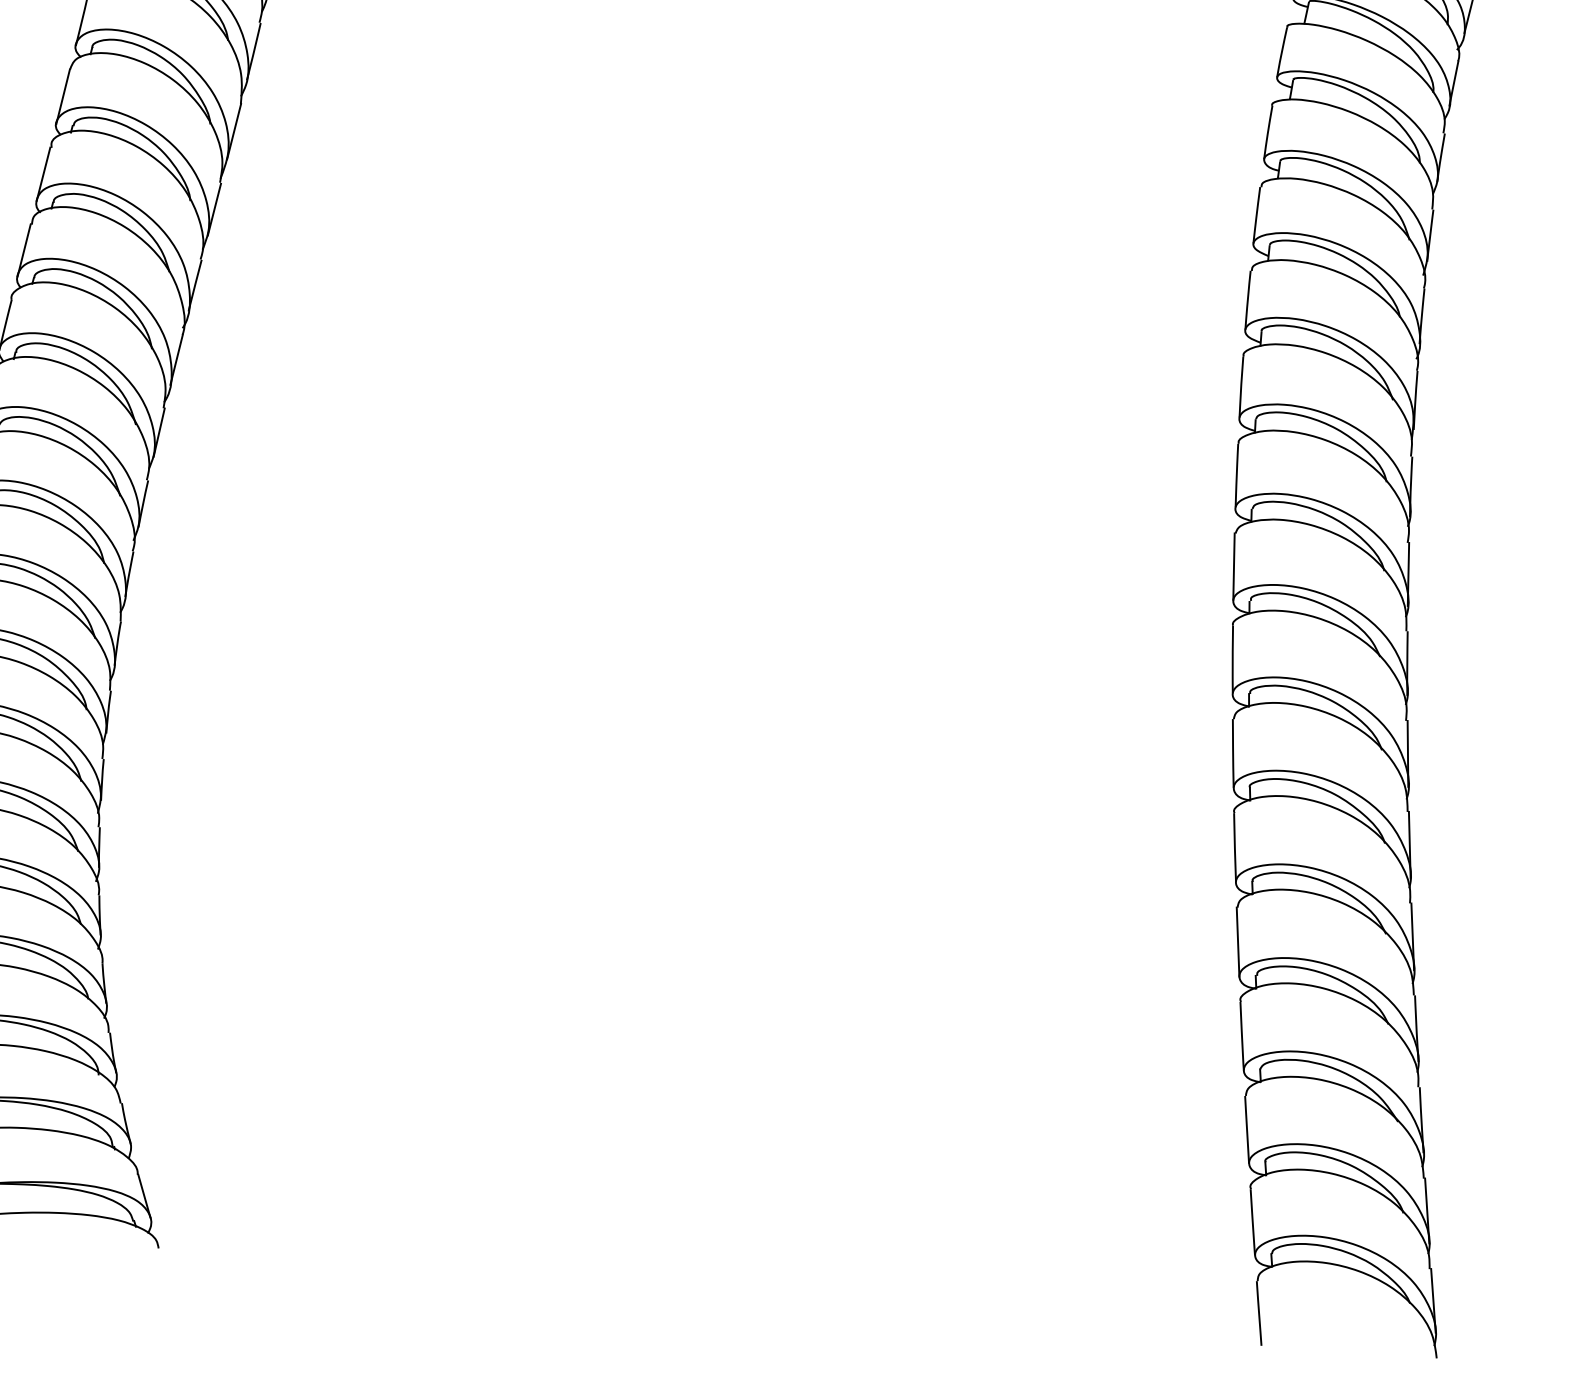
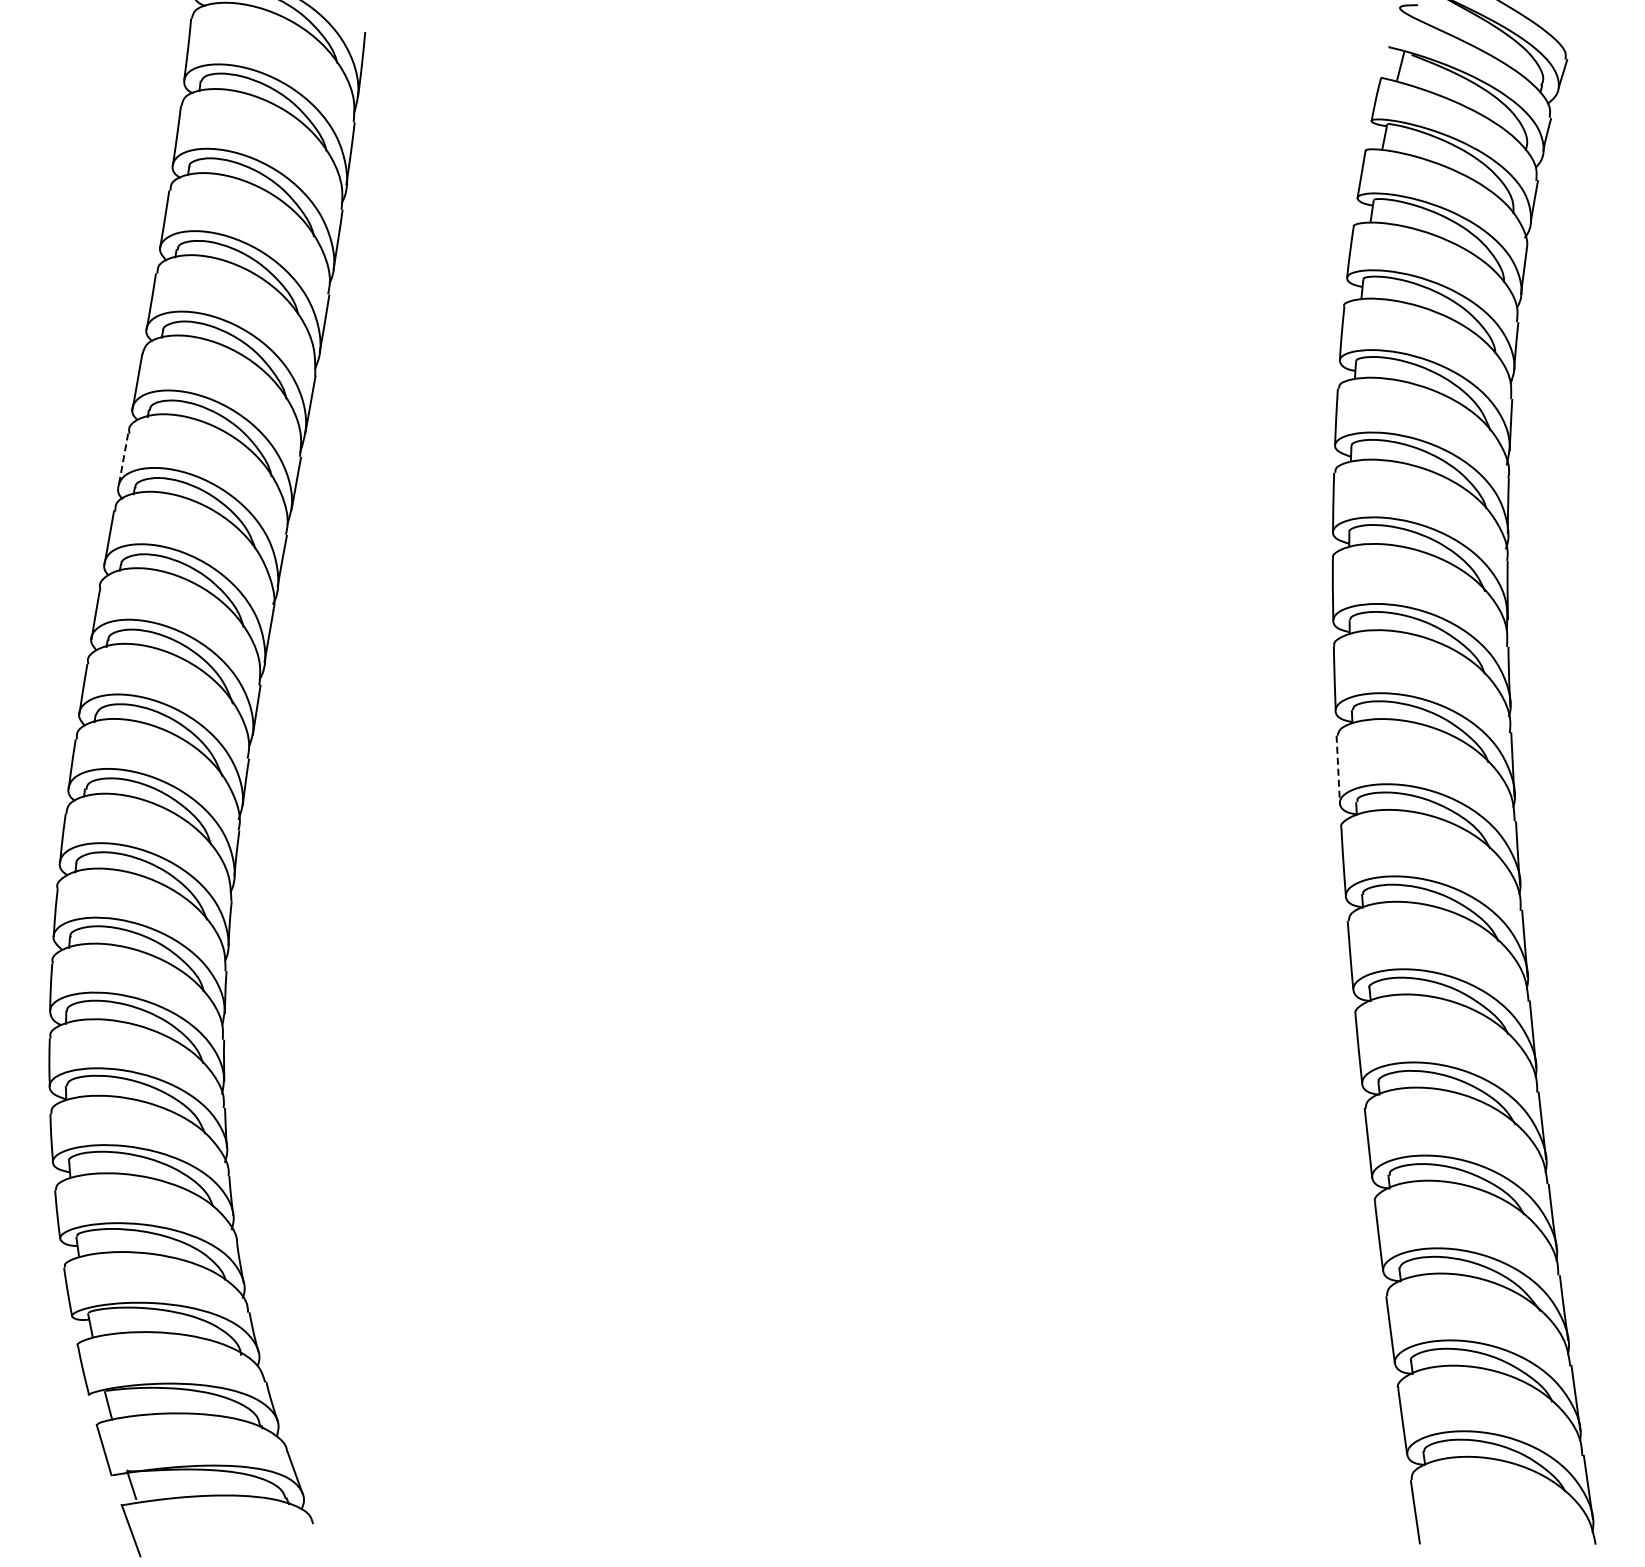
line: (43, 175) -> (123, 461), solid -> dashed
line: (1234, 567) -> (1338, 769), solid -> dashed

